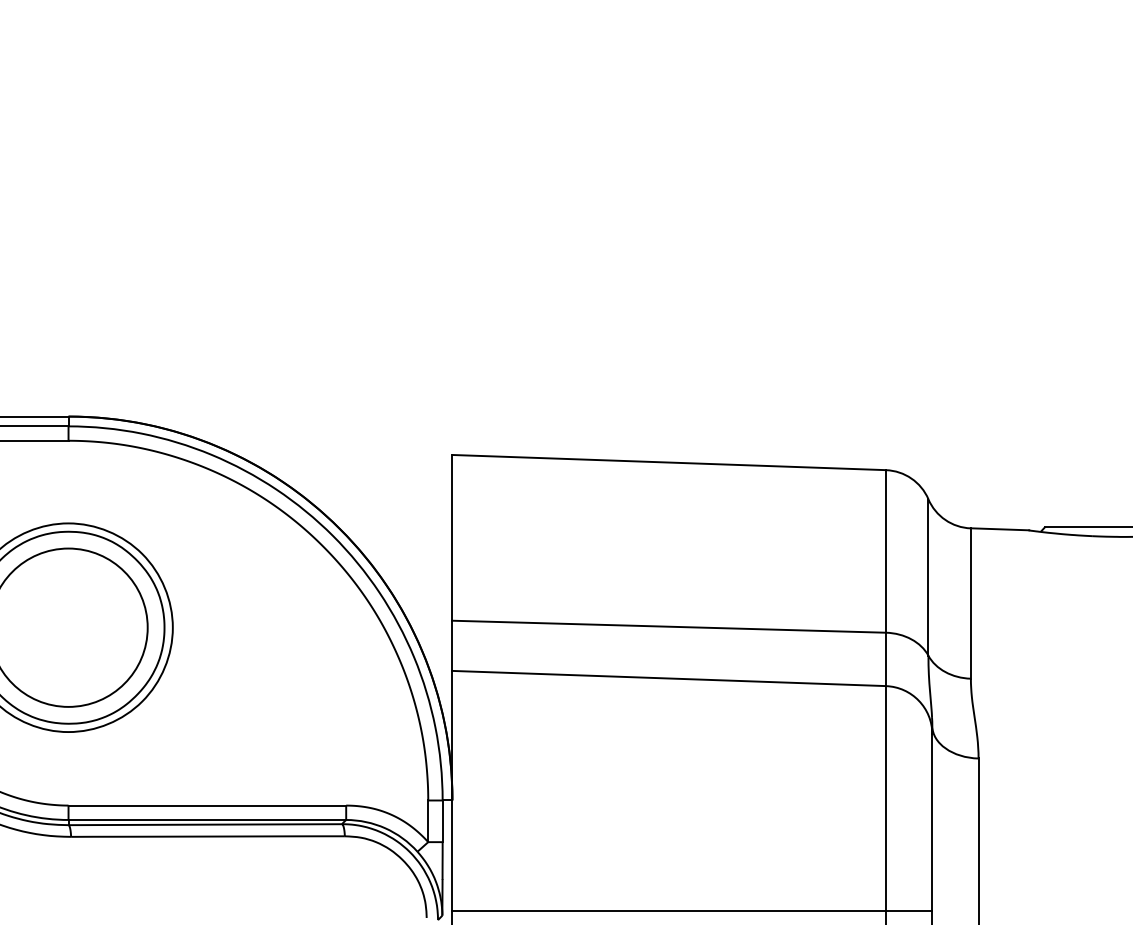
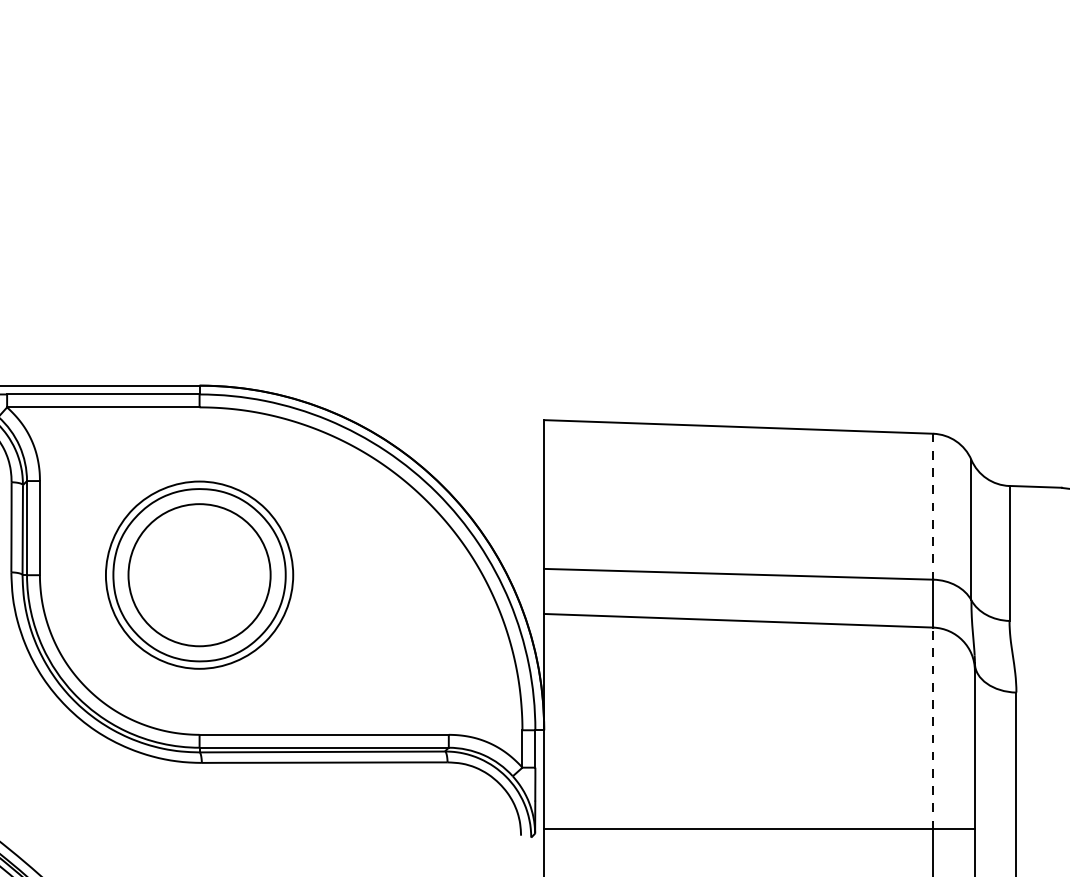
line: (886, 551) -> (933, 506), solid -> dashed
line: (886, 798) -> (933, 728), solid -> dashed

